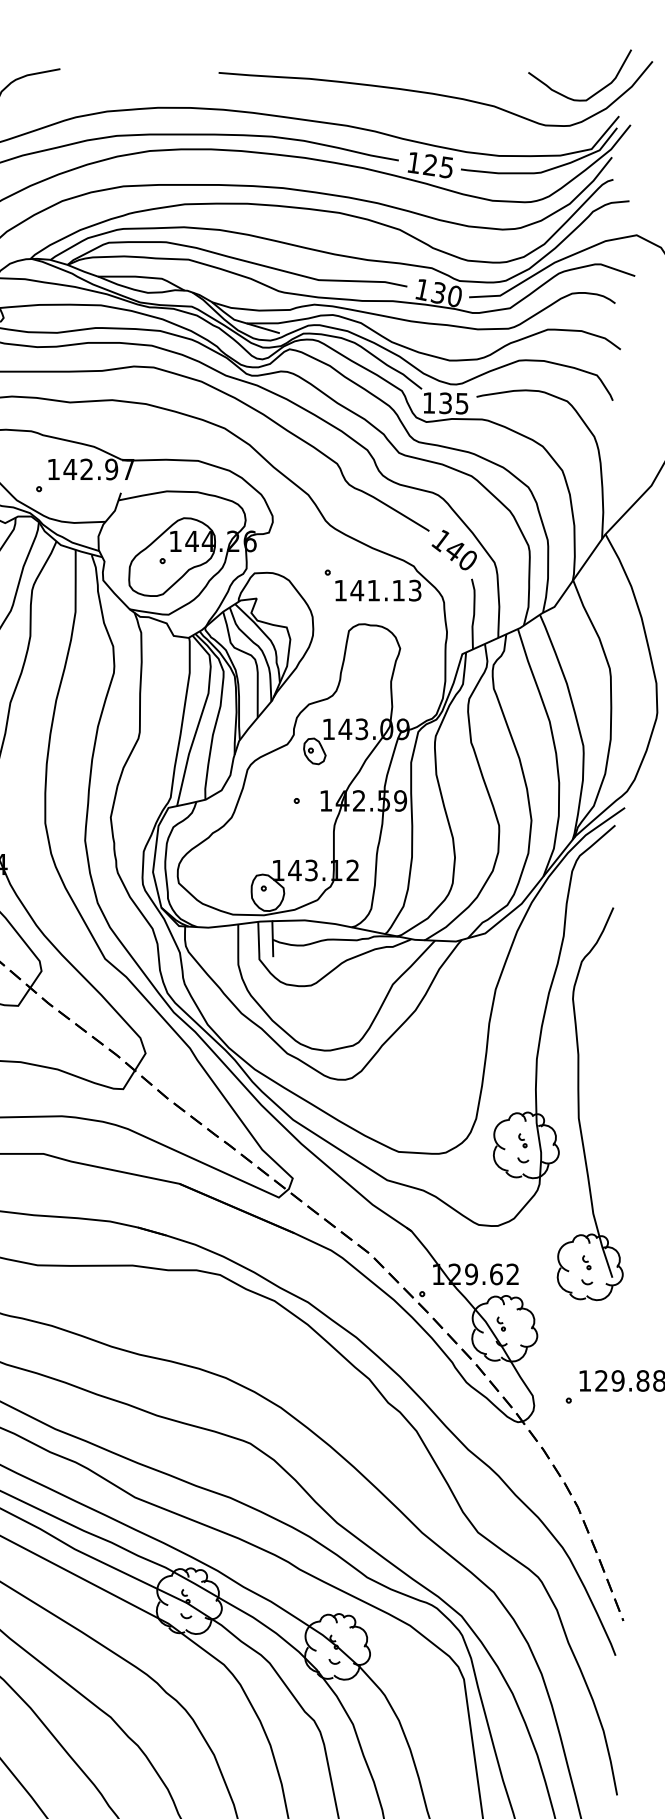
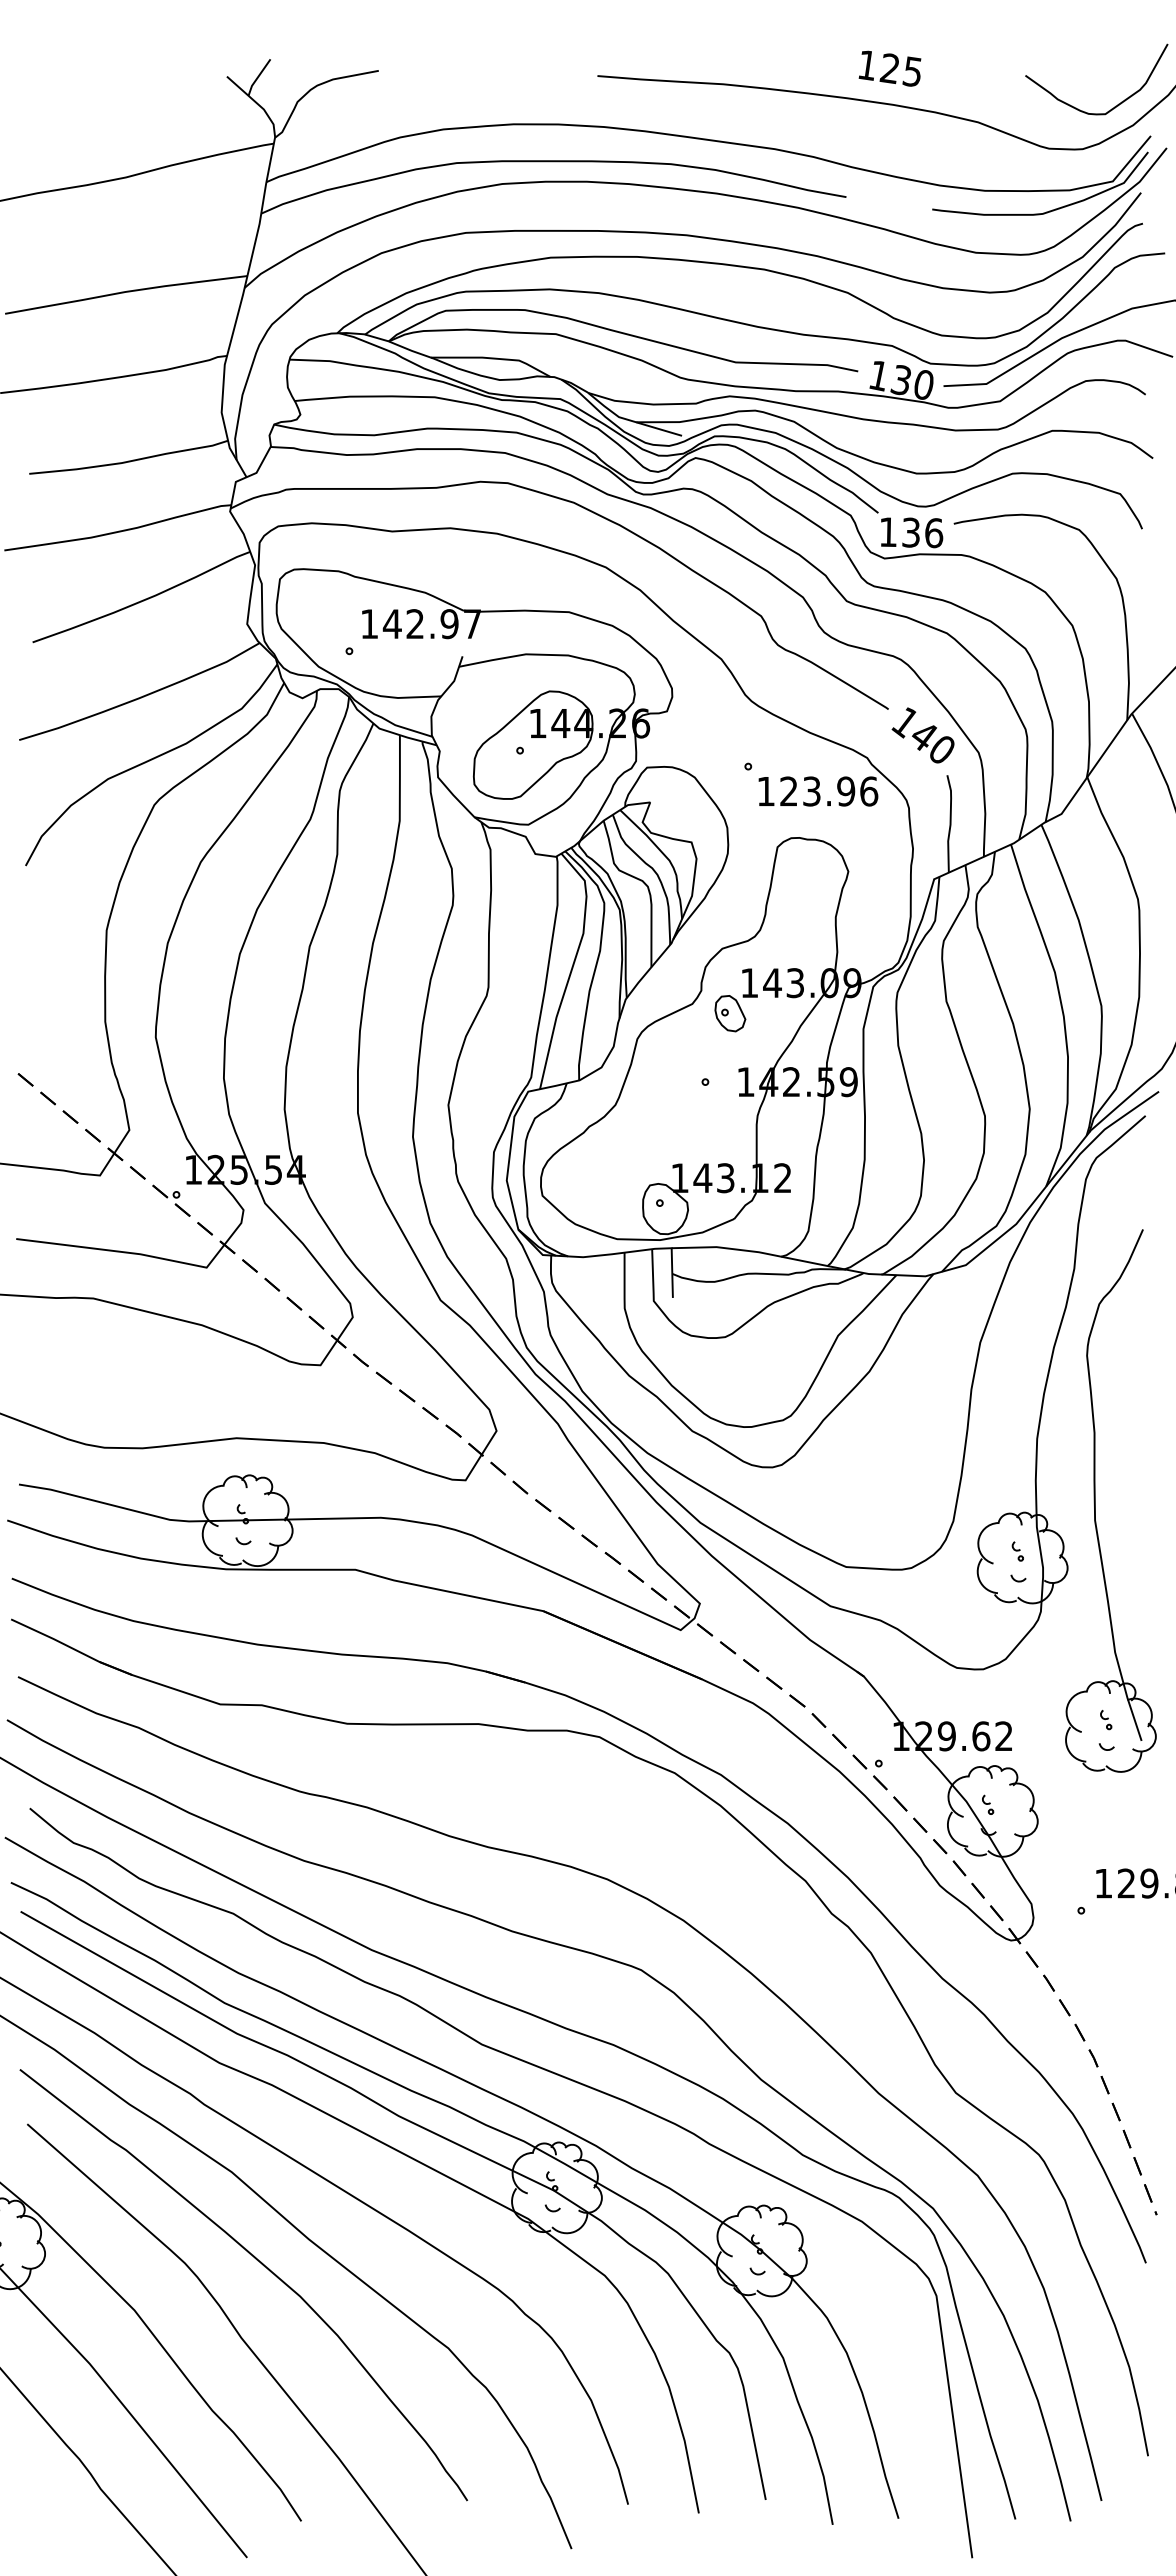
text: (430, 165) -> (889, 68), moved
text: (462, 403) -> (934, 533), 135 -> 136
text: (385, 590) -> (828, 791), 141.13 -> 123.96

